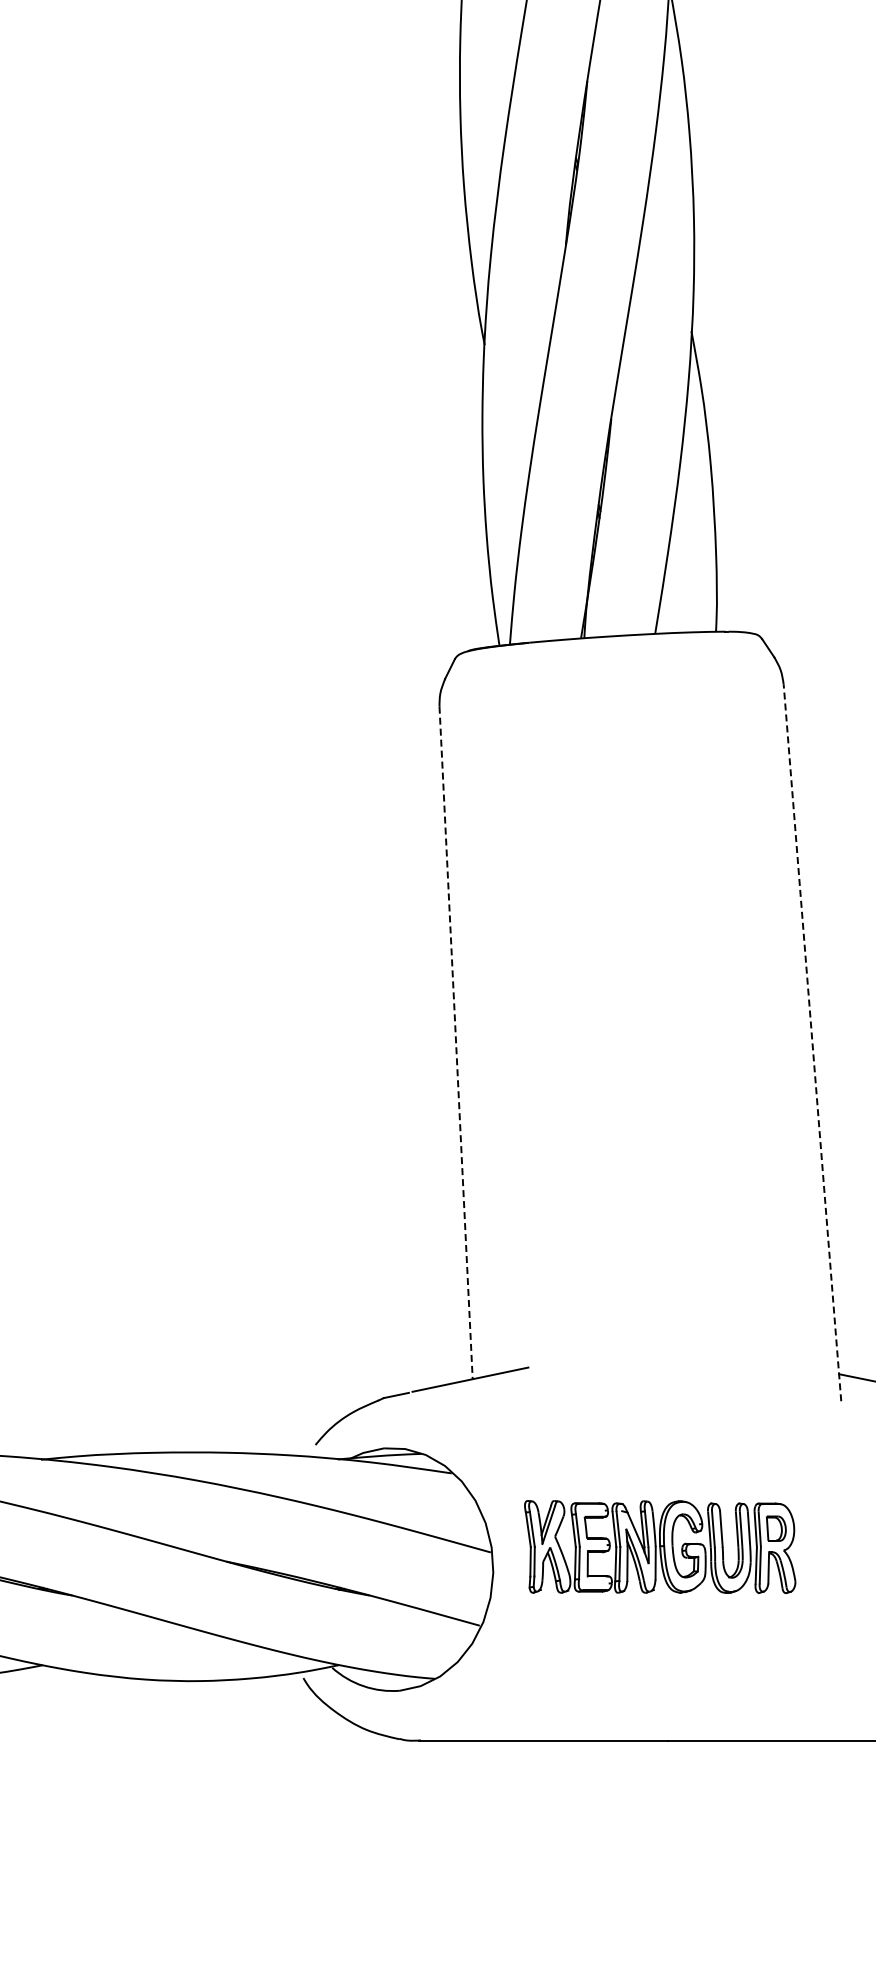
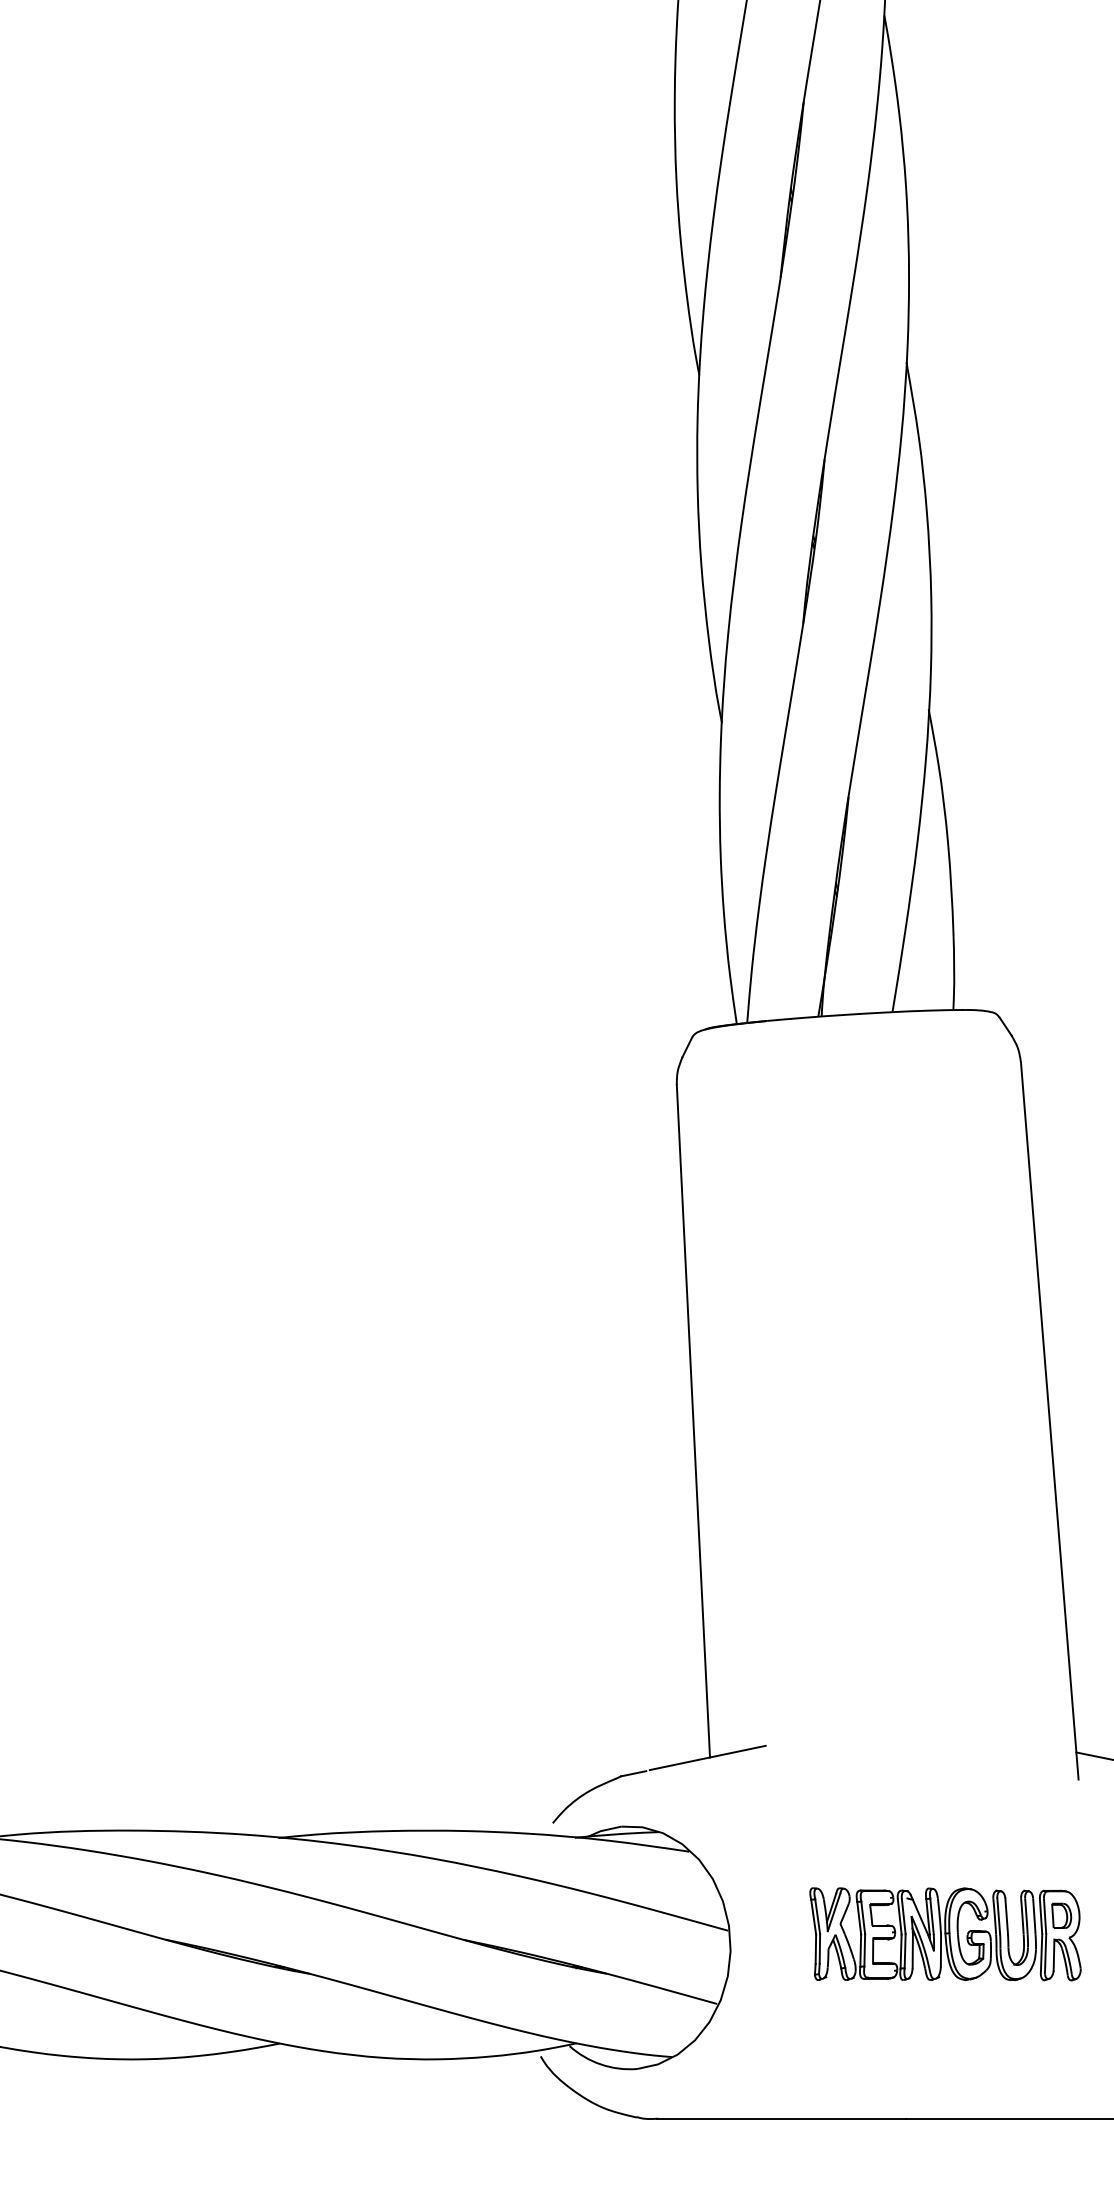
line: (456, 1043) -> (693, 1421), dashed -> solid
line: (812, 1043) -> (1049, 1421), dashed -> solid
part: (660, 1547) -> (945, 1934), moved

